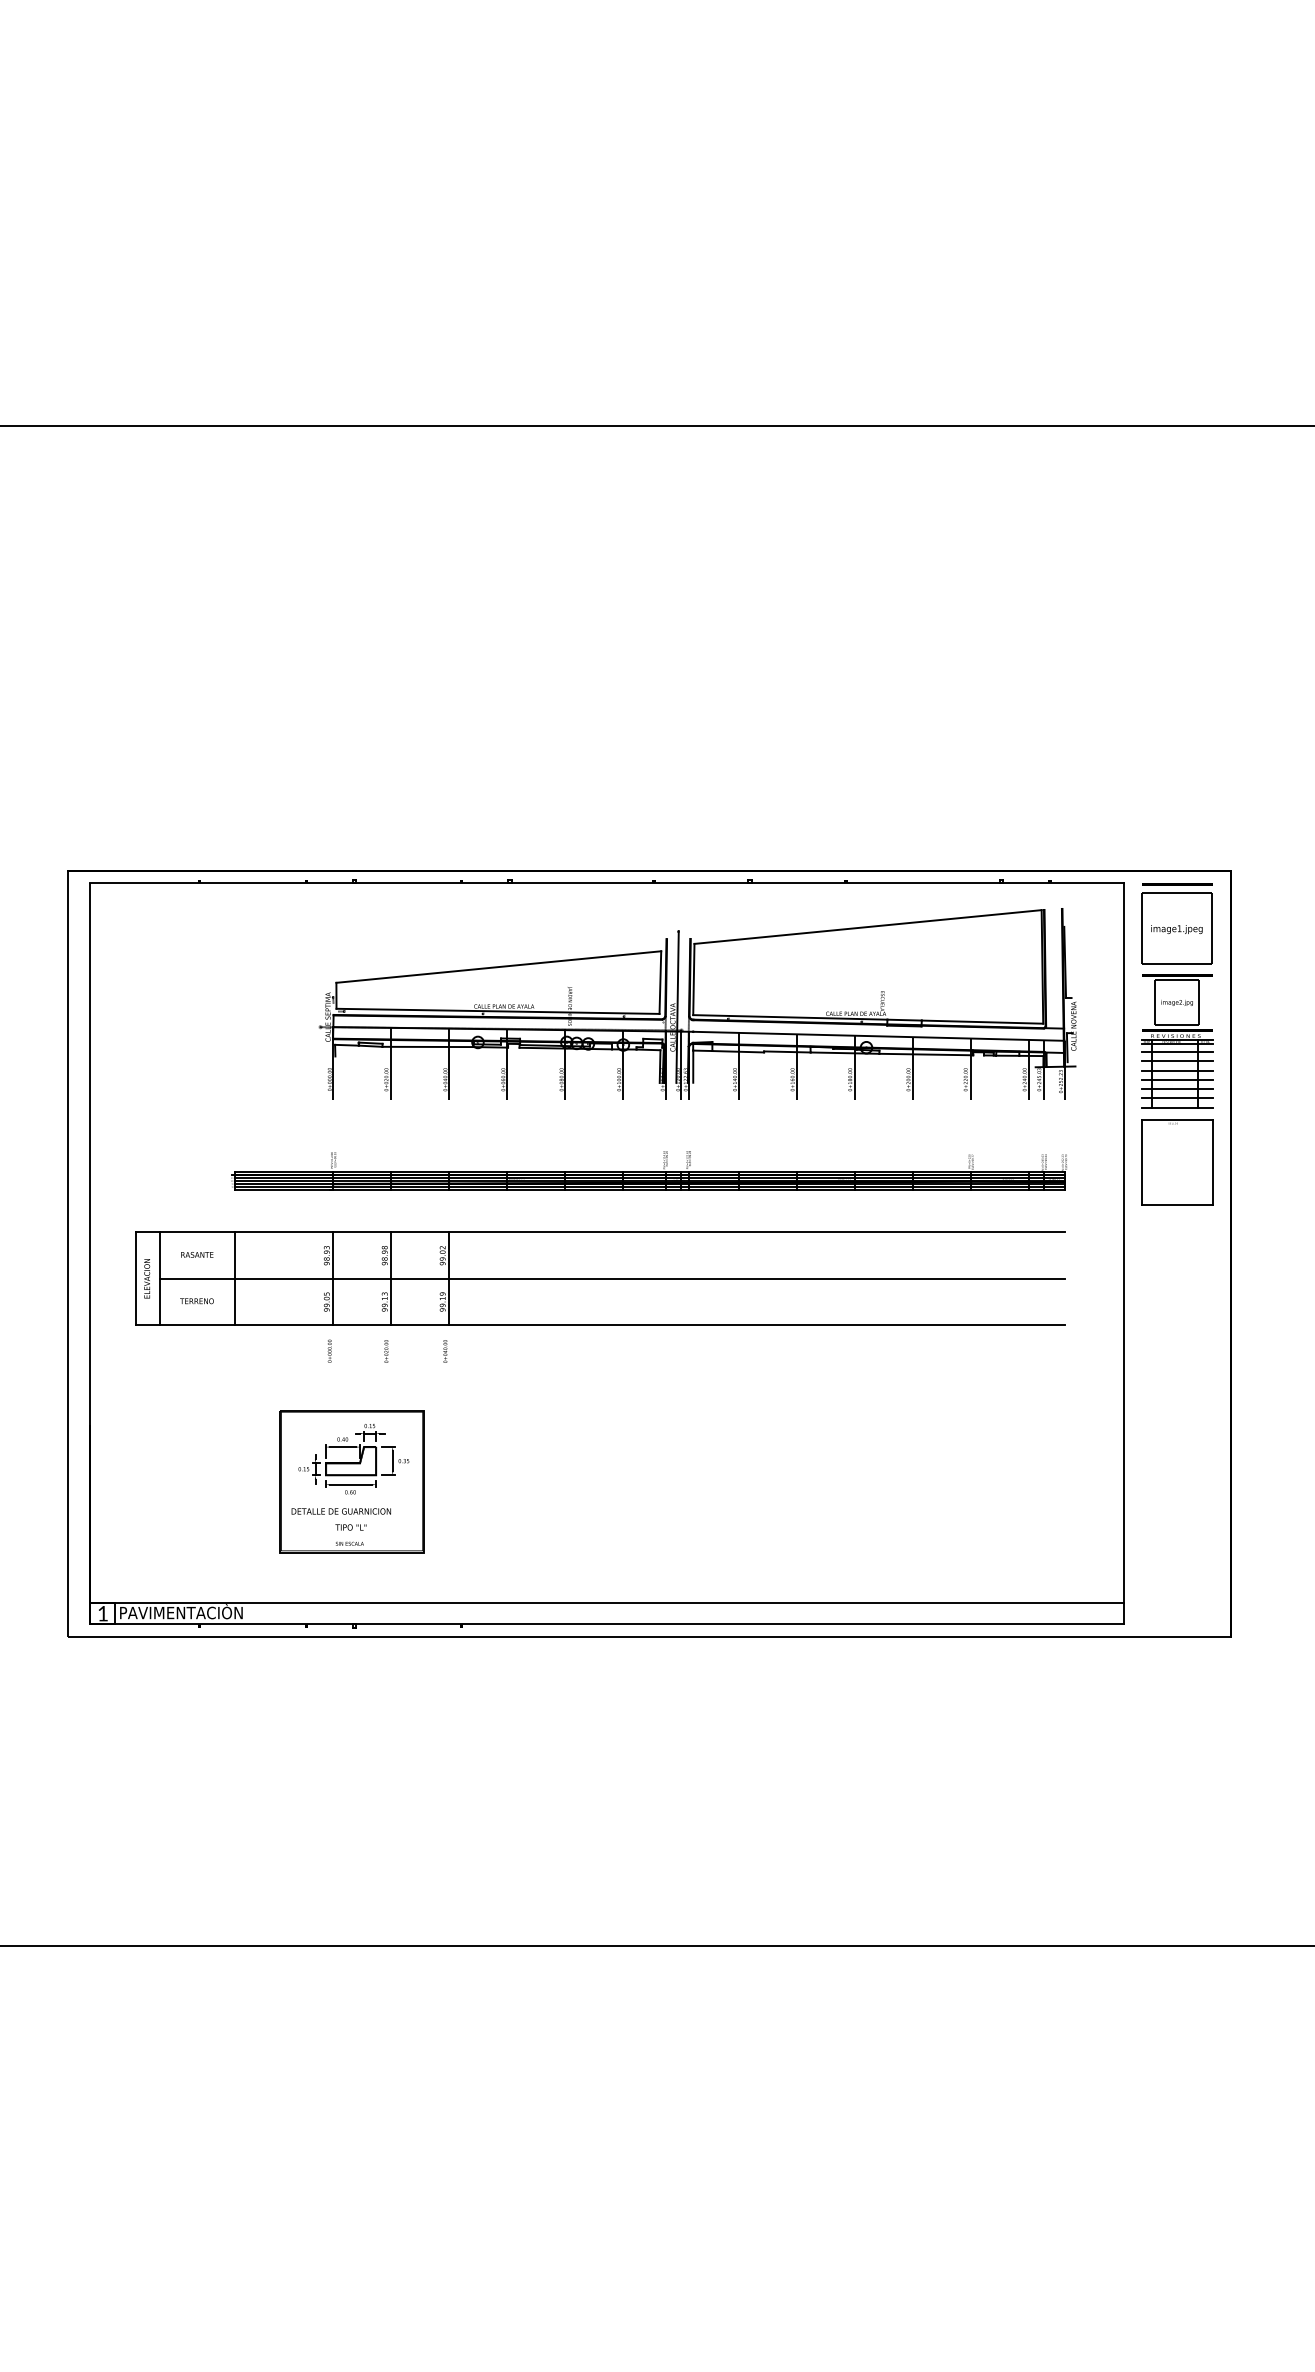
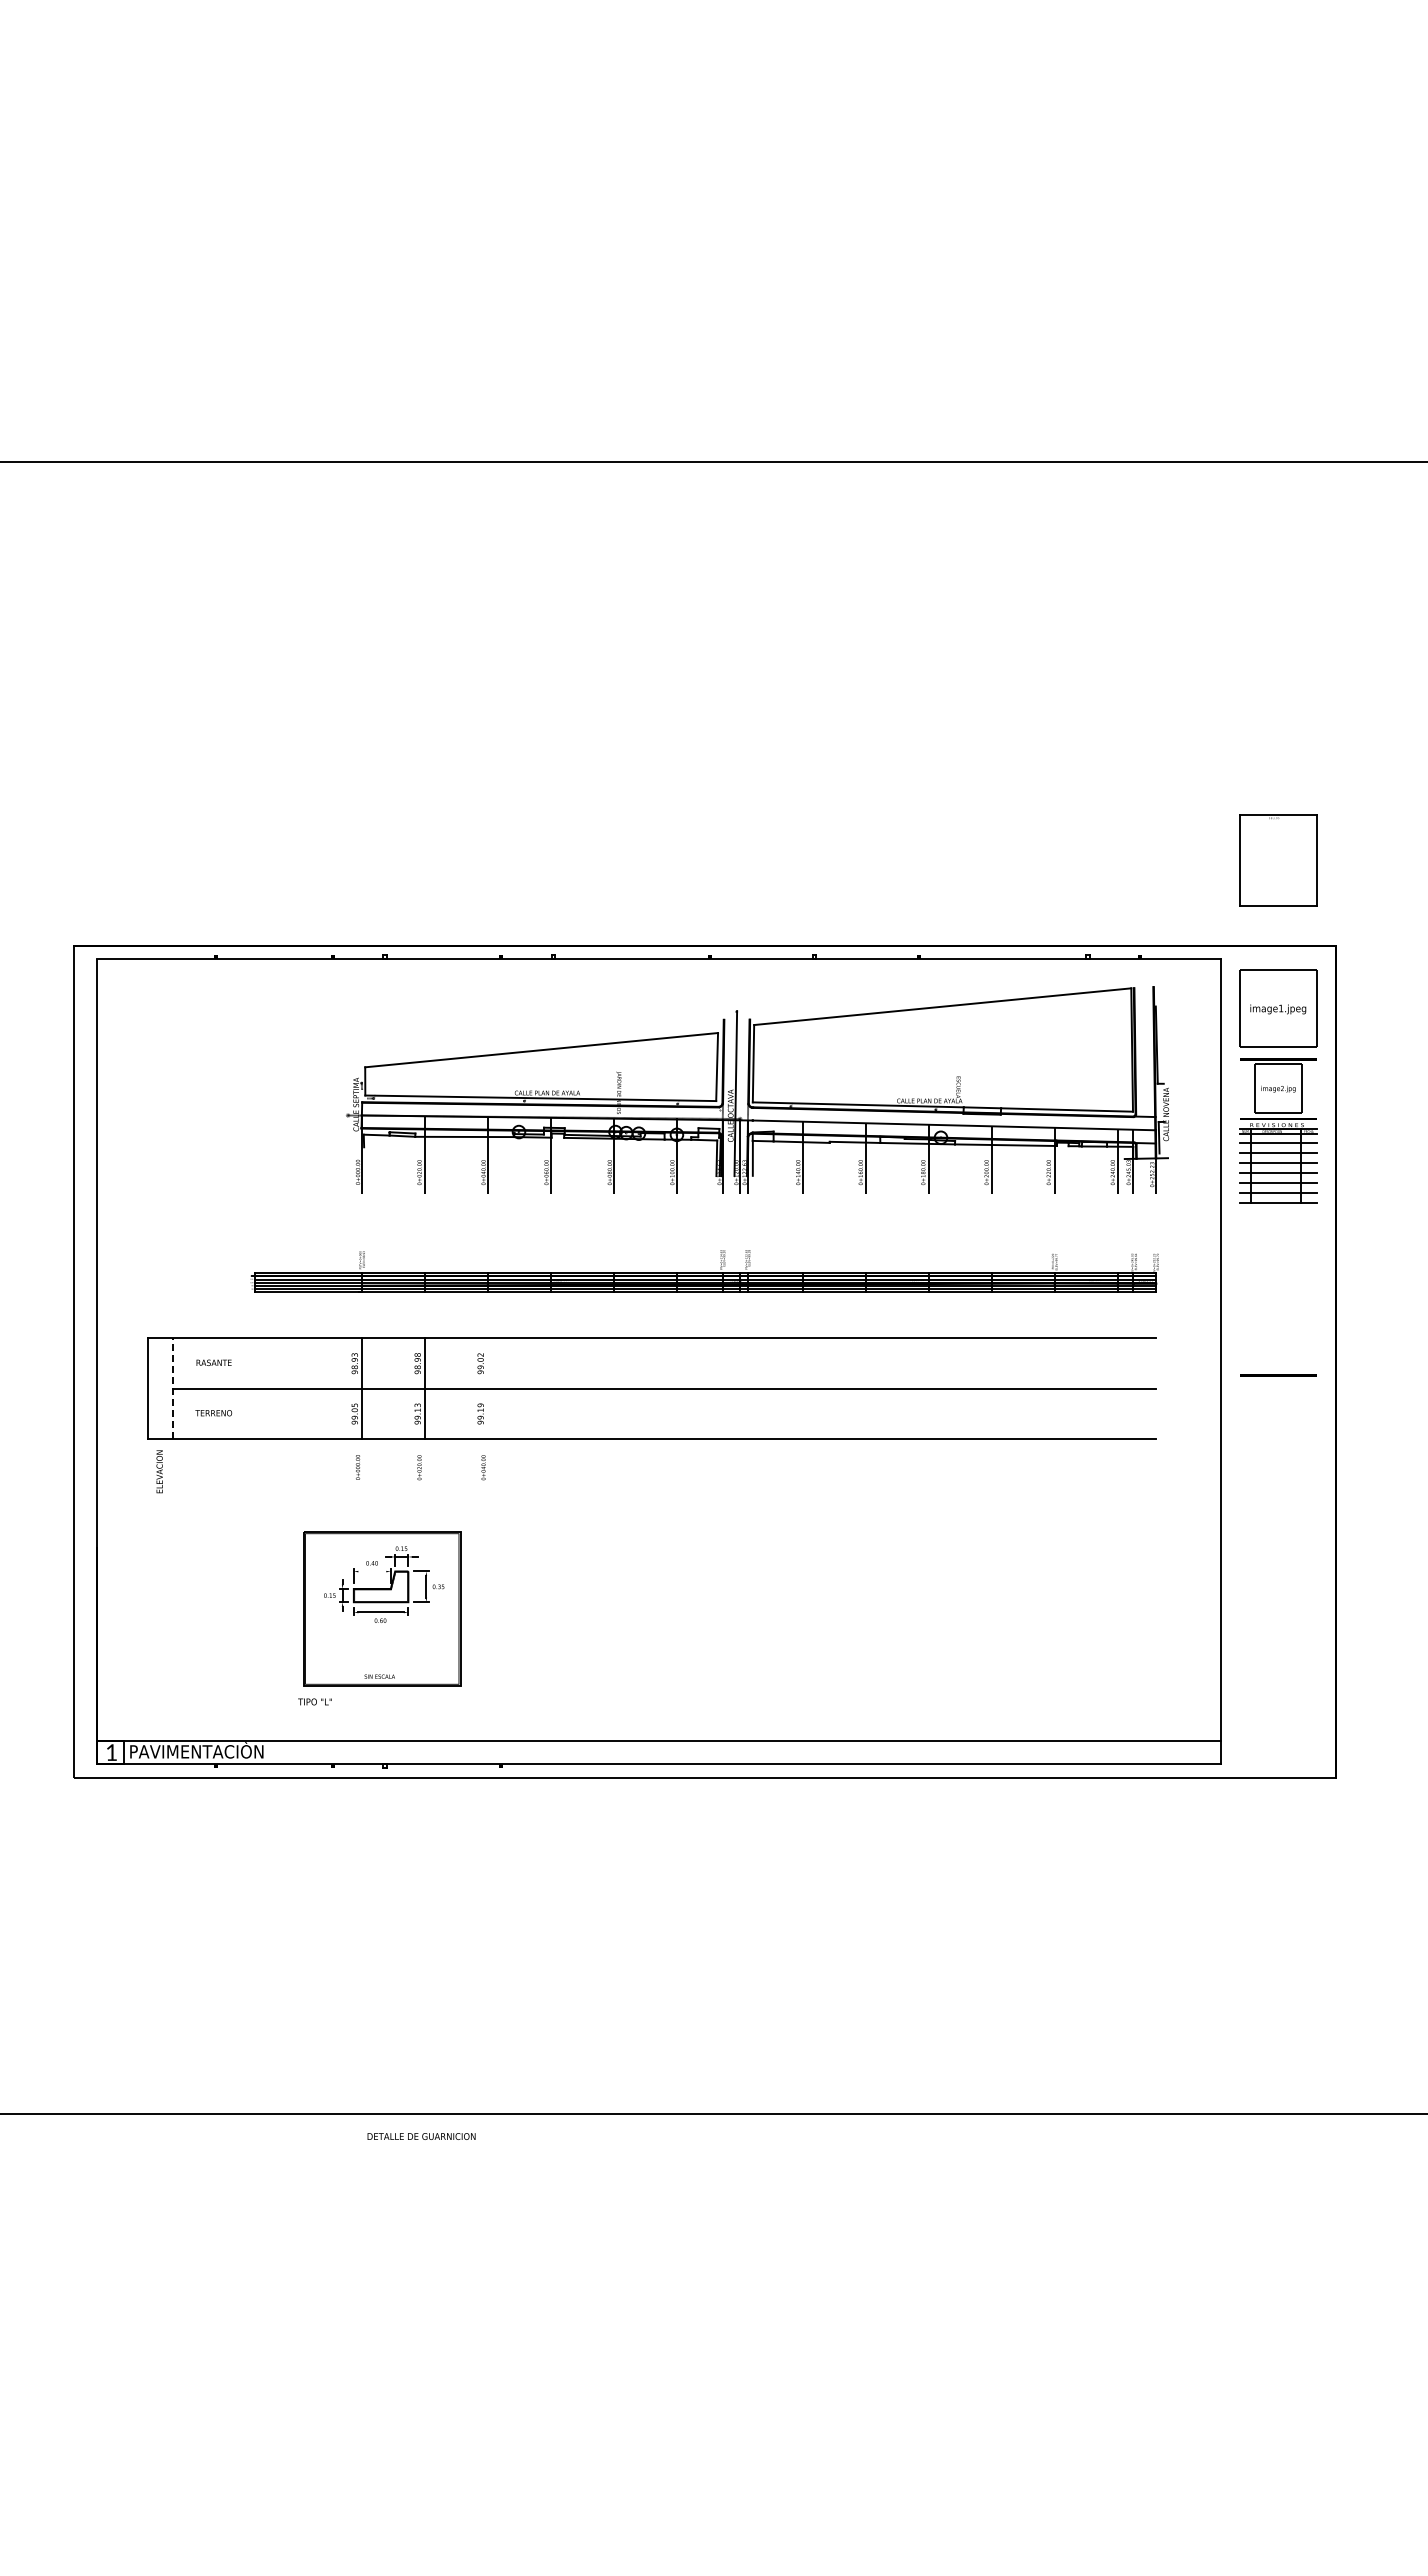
line: (1177, 884) -> (1278, 1375), moved
part: (1177, 1162) -> (1278, 860), moved
text: (147, 1278) -> (159, 1471), moved
line: (159, 1278) -> (173, 1388), solid -> dashed
line: (234, 1278) -> (254, 1388), removed
line: (448, 1278) -> (487, 1388), removed
line: (343, 1446) -> (372, 1571), removed
text: (341, 1511) -> (421, 2136), moved
text: (350, 1527) -> (314, 1701), moved

